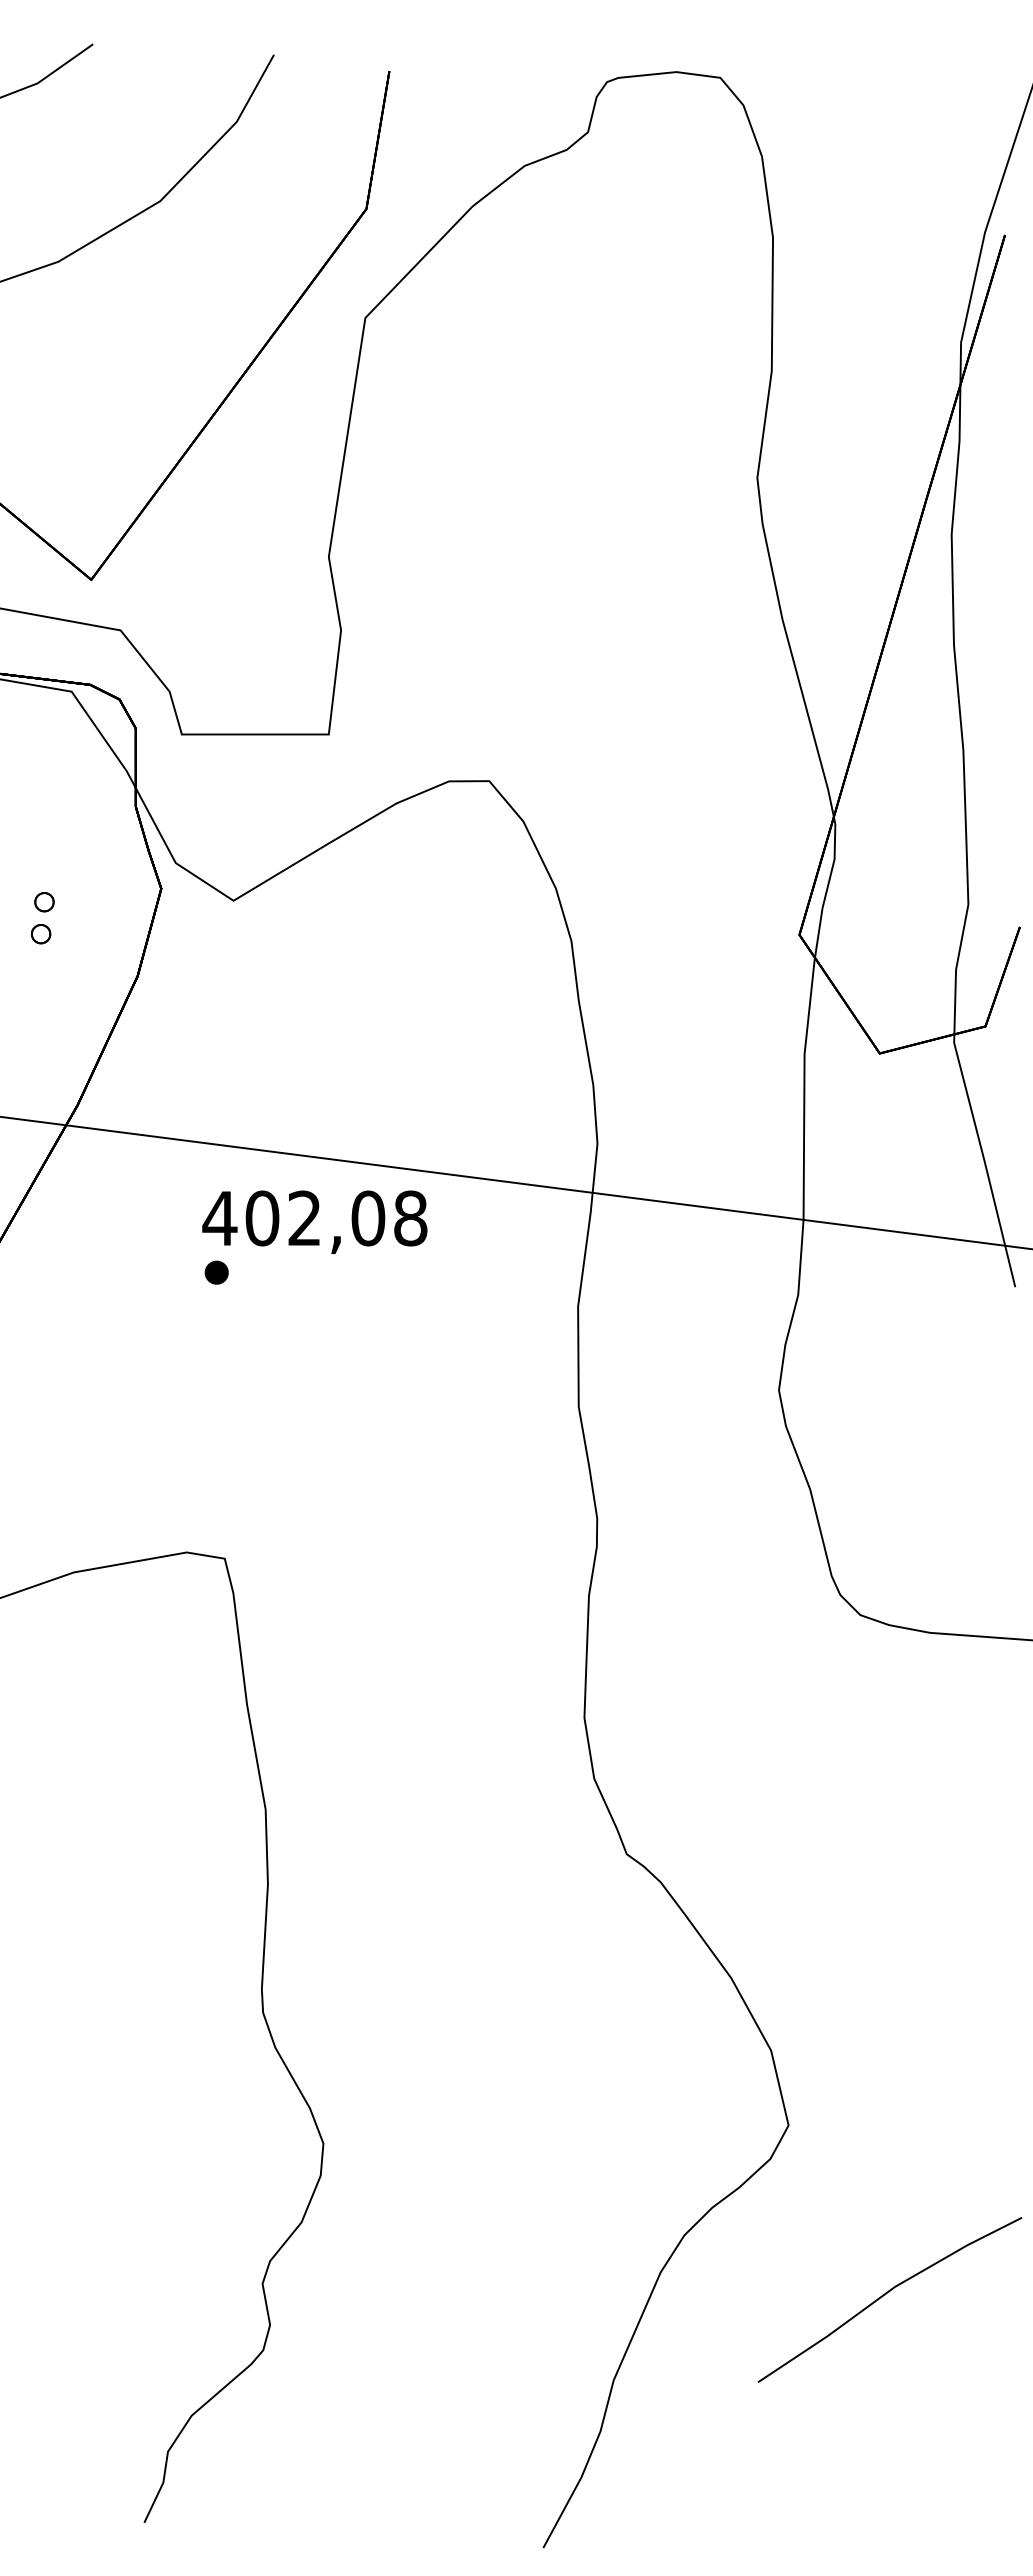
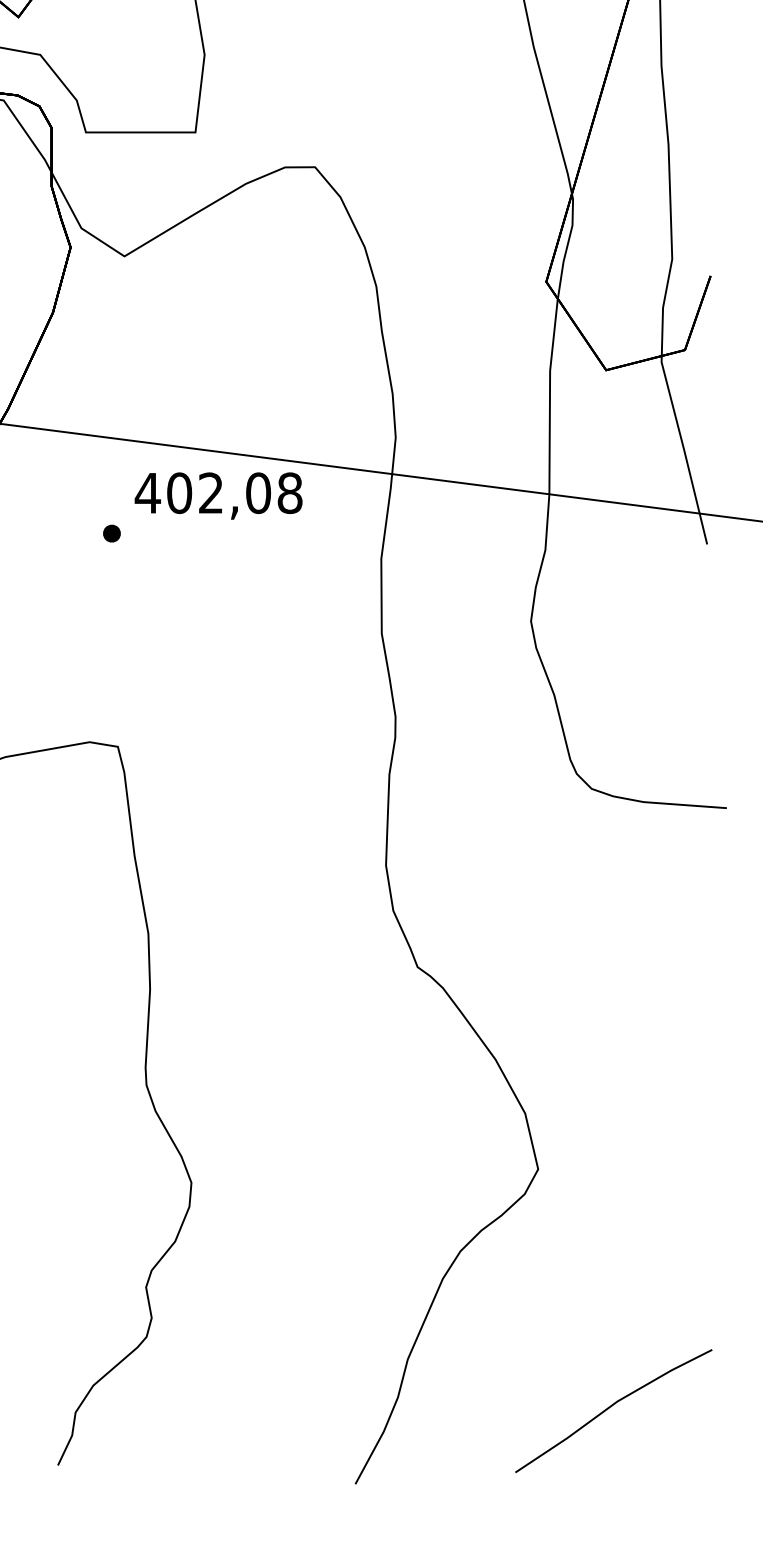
text: (314, 1221) -> (218, 495), moved
line: (885, 2295) -> (610, 1407), moved

